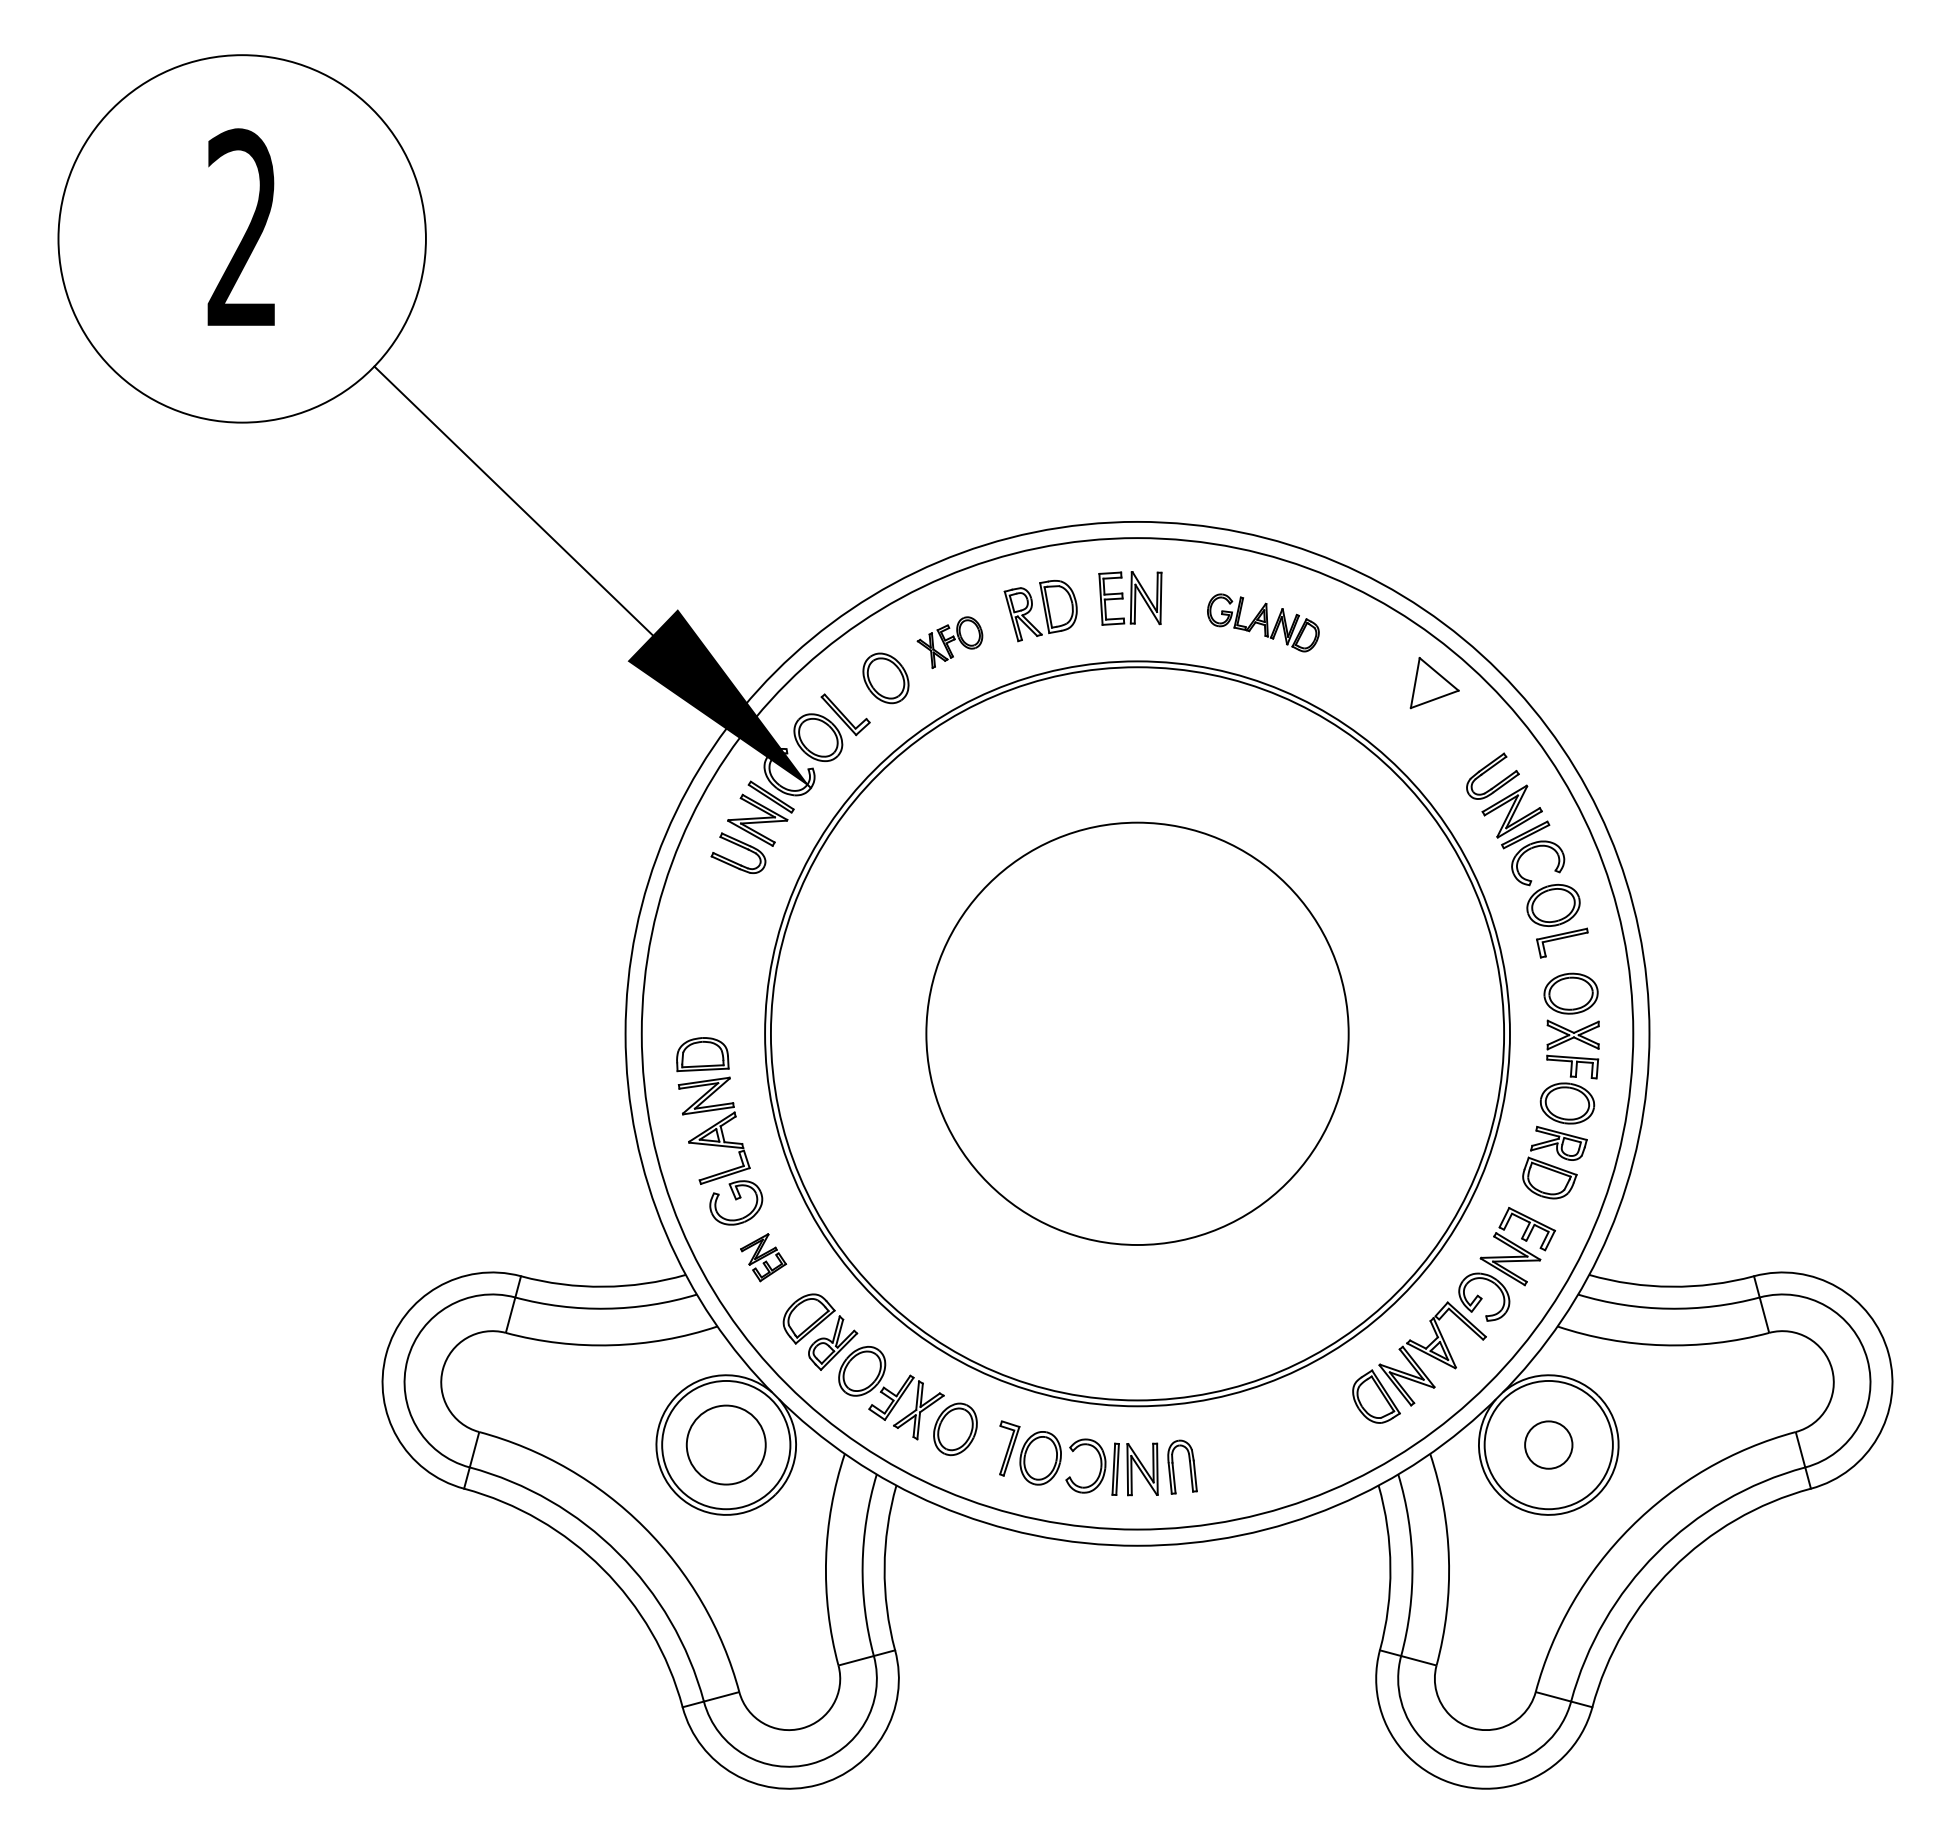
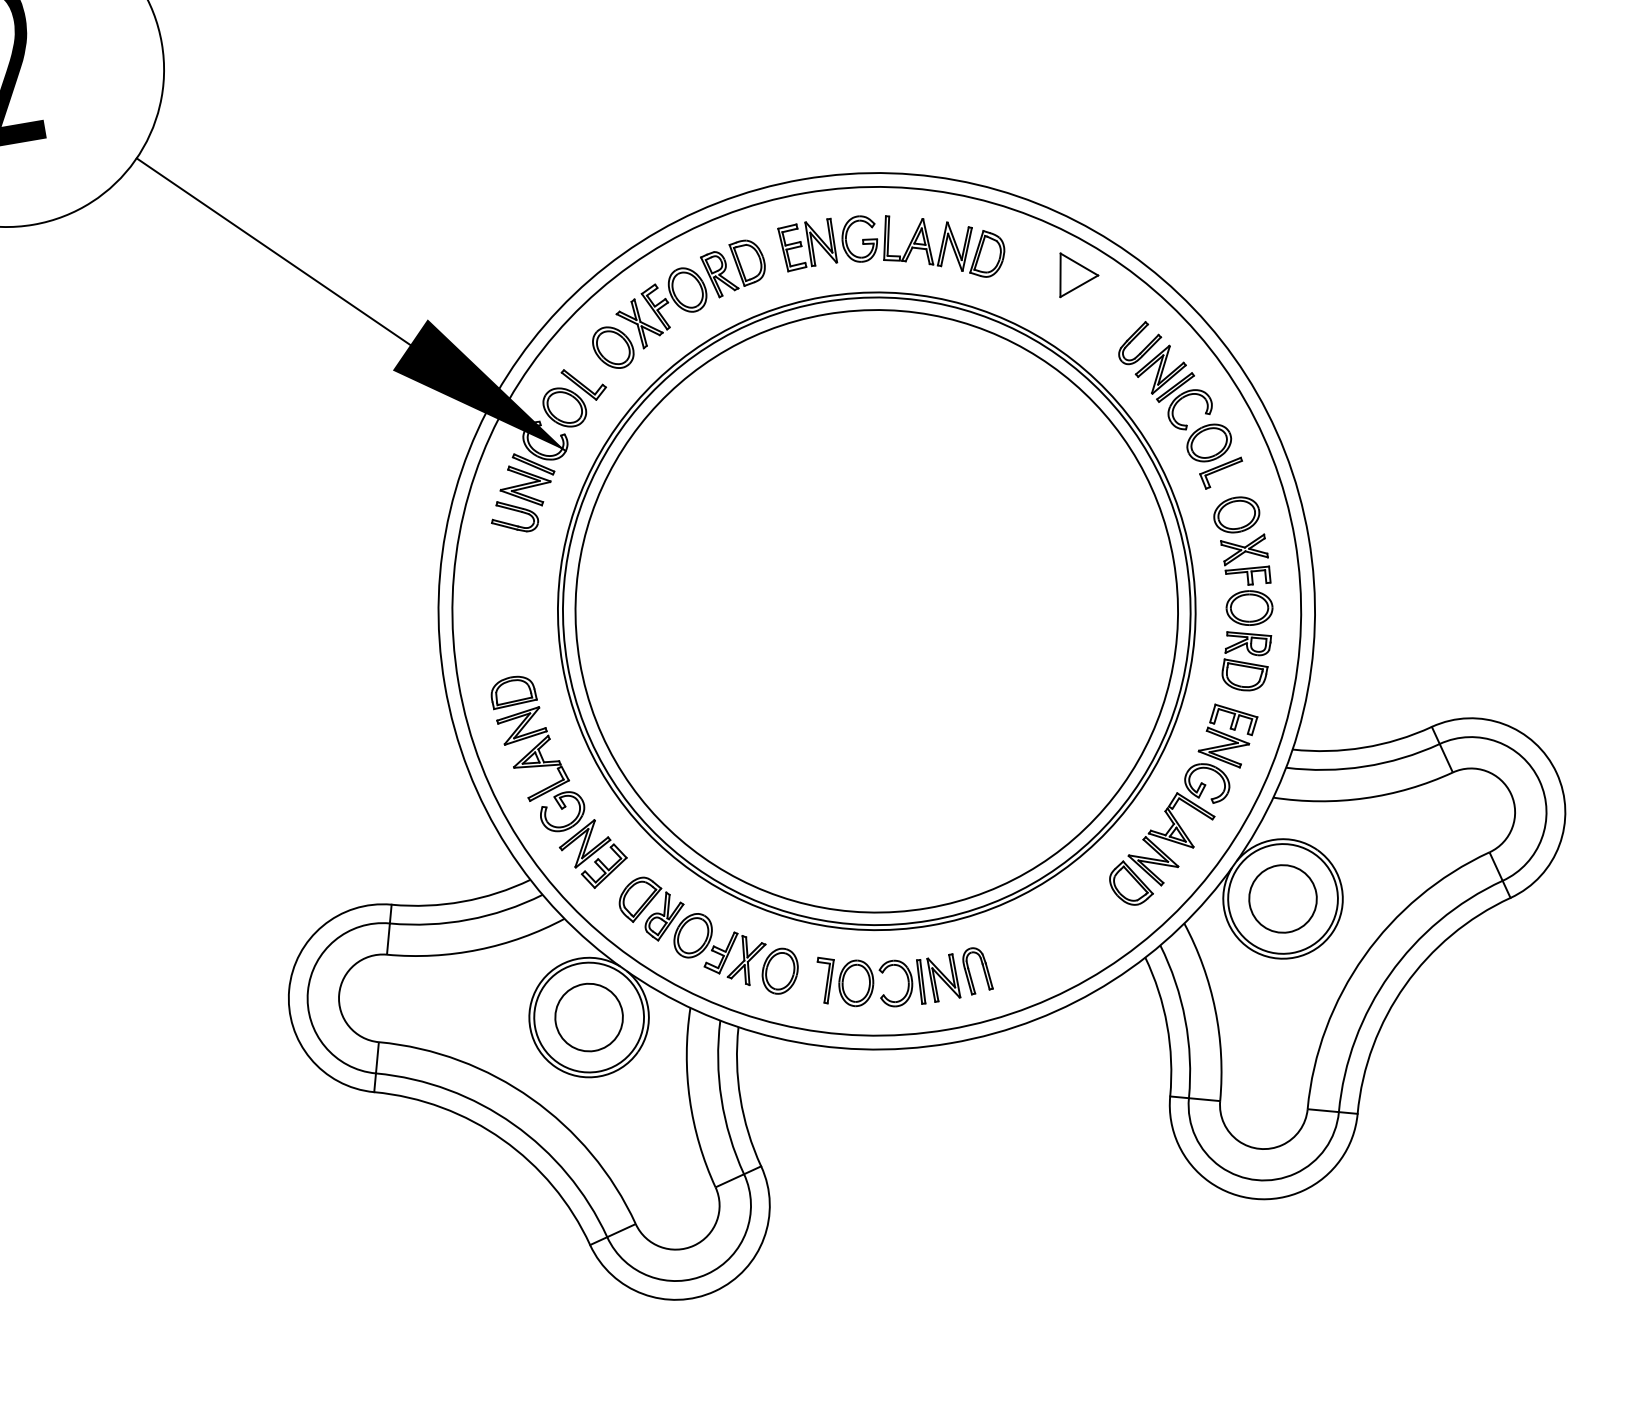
part: (1263, 622) -> (923, 246), size x1.67
part: (949, 642) -> (661, 308), size x1.67
circle: (1137, 1033) -> (876, 611), size x1.67
part: (763, 1257) -> (593, 853), size x1.67
circle: (1548, 1444) -> (1282, 898), size x1.67

